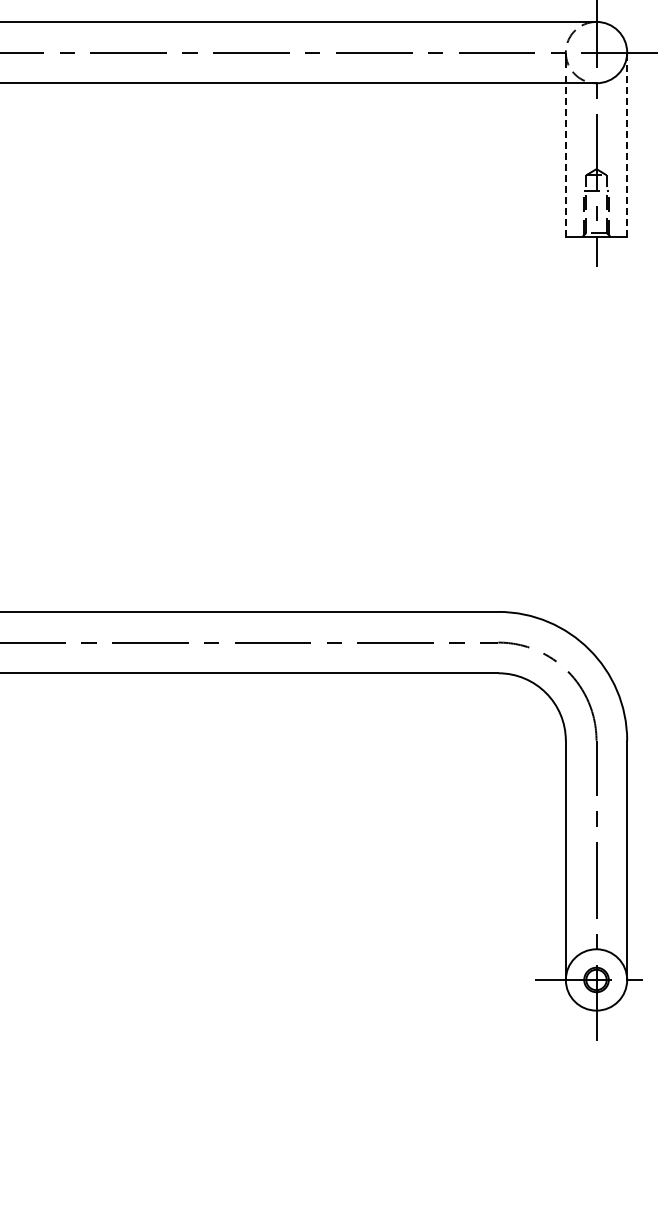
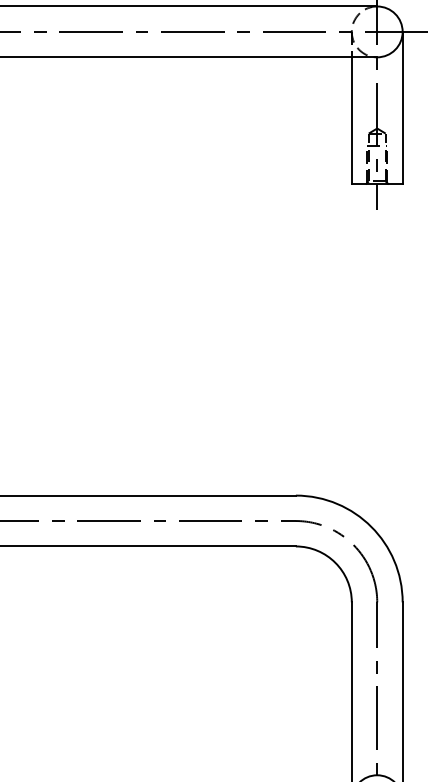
line: (627, 144) -> (402, 108), dashed -> solid
line: (565, 159) -> (351, 120), dashed -> solid

